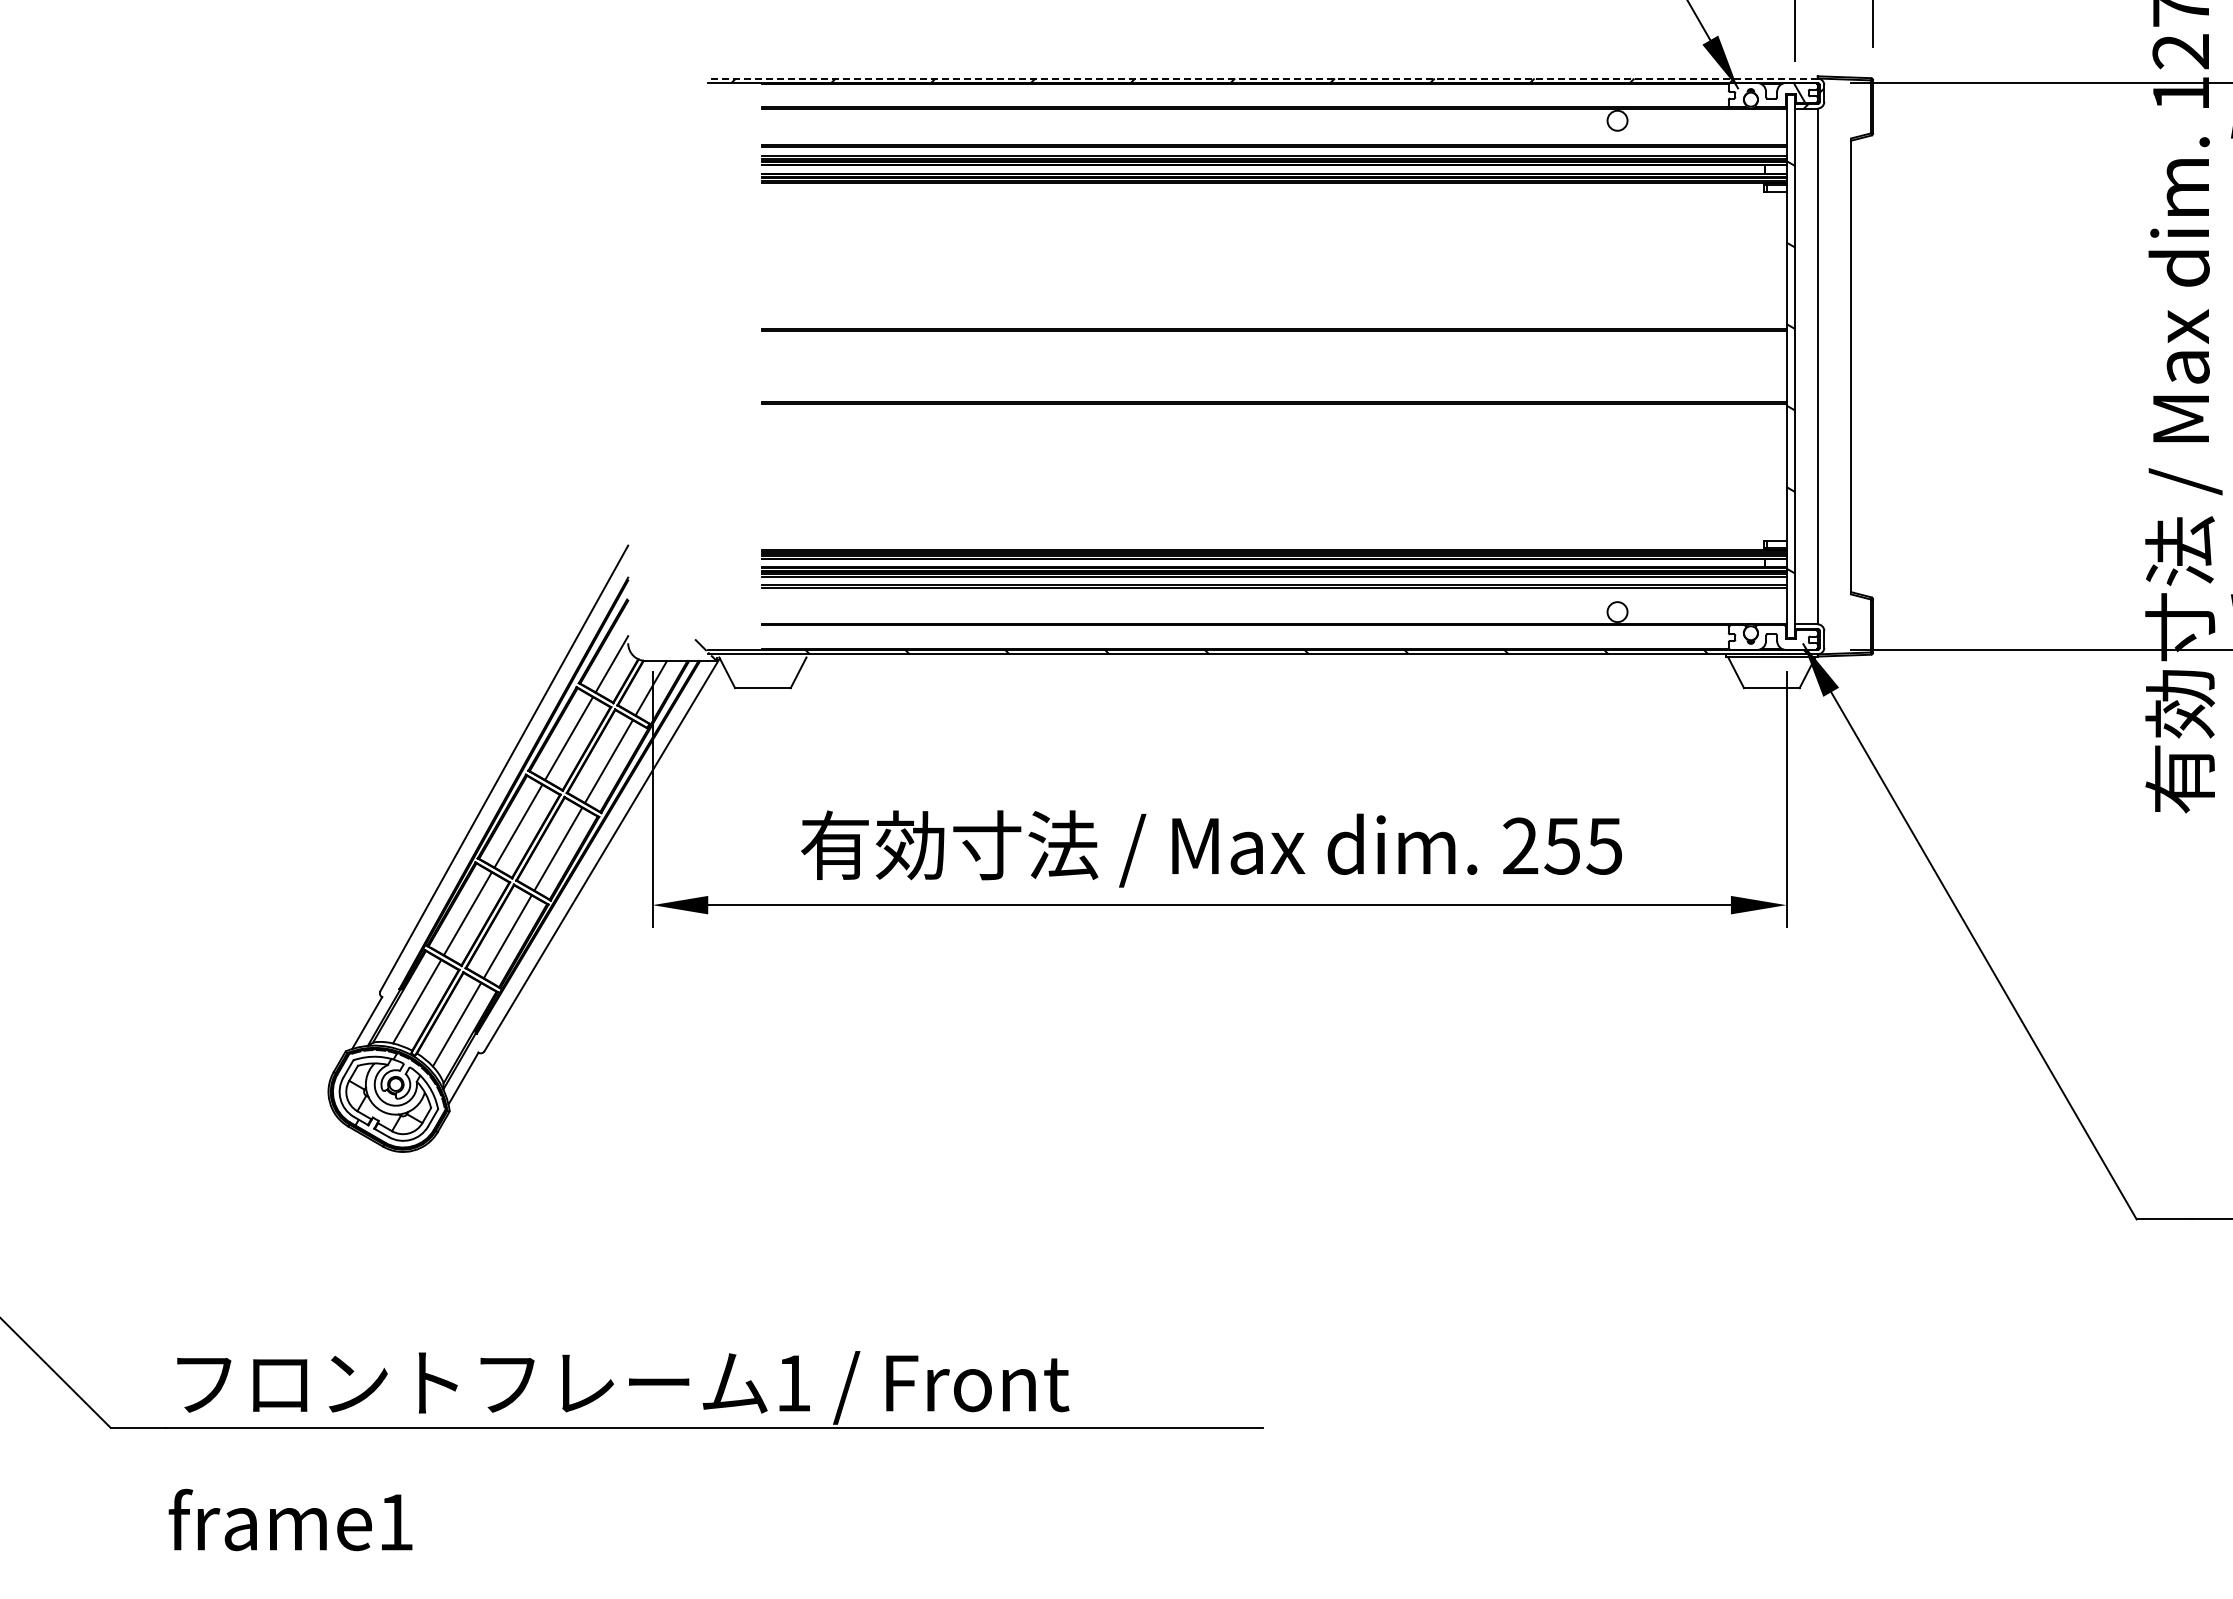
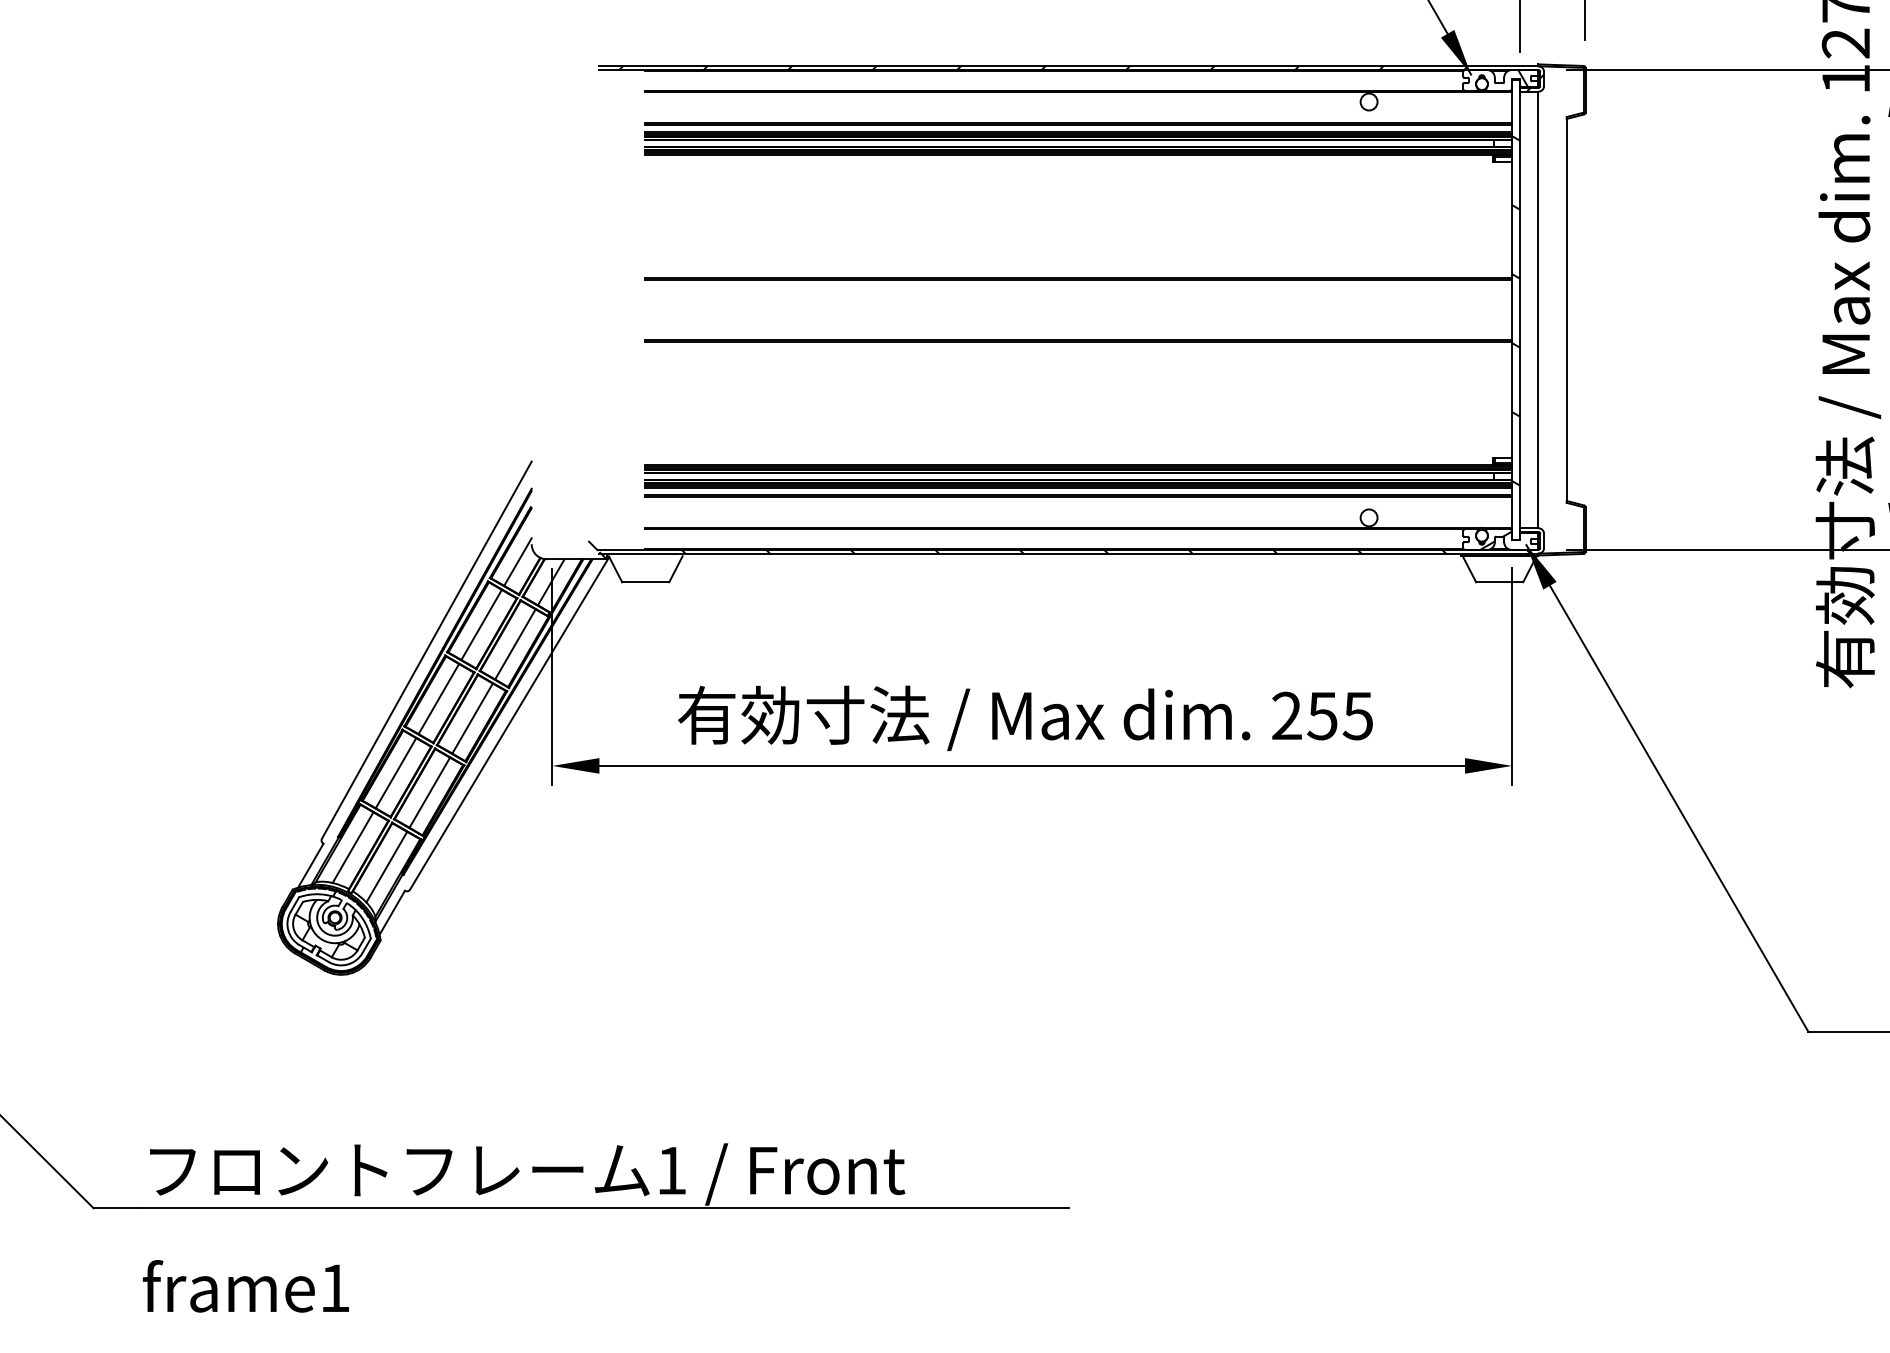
line: (1262, 78) -> (1068, 66), dashed -> solid
hatch: (1767, 638) -> (1496, 540), added

